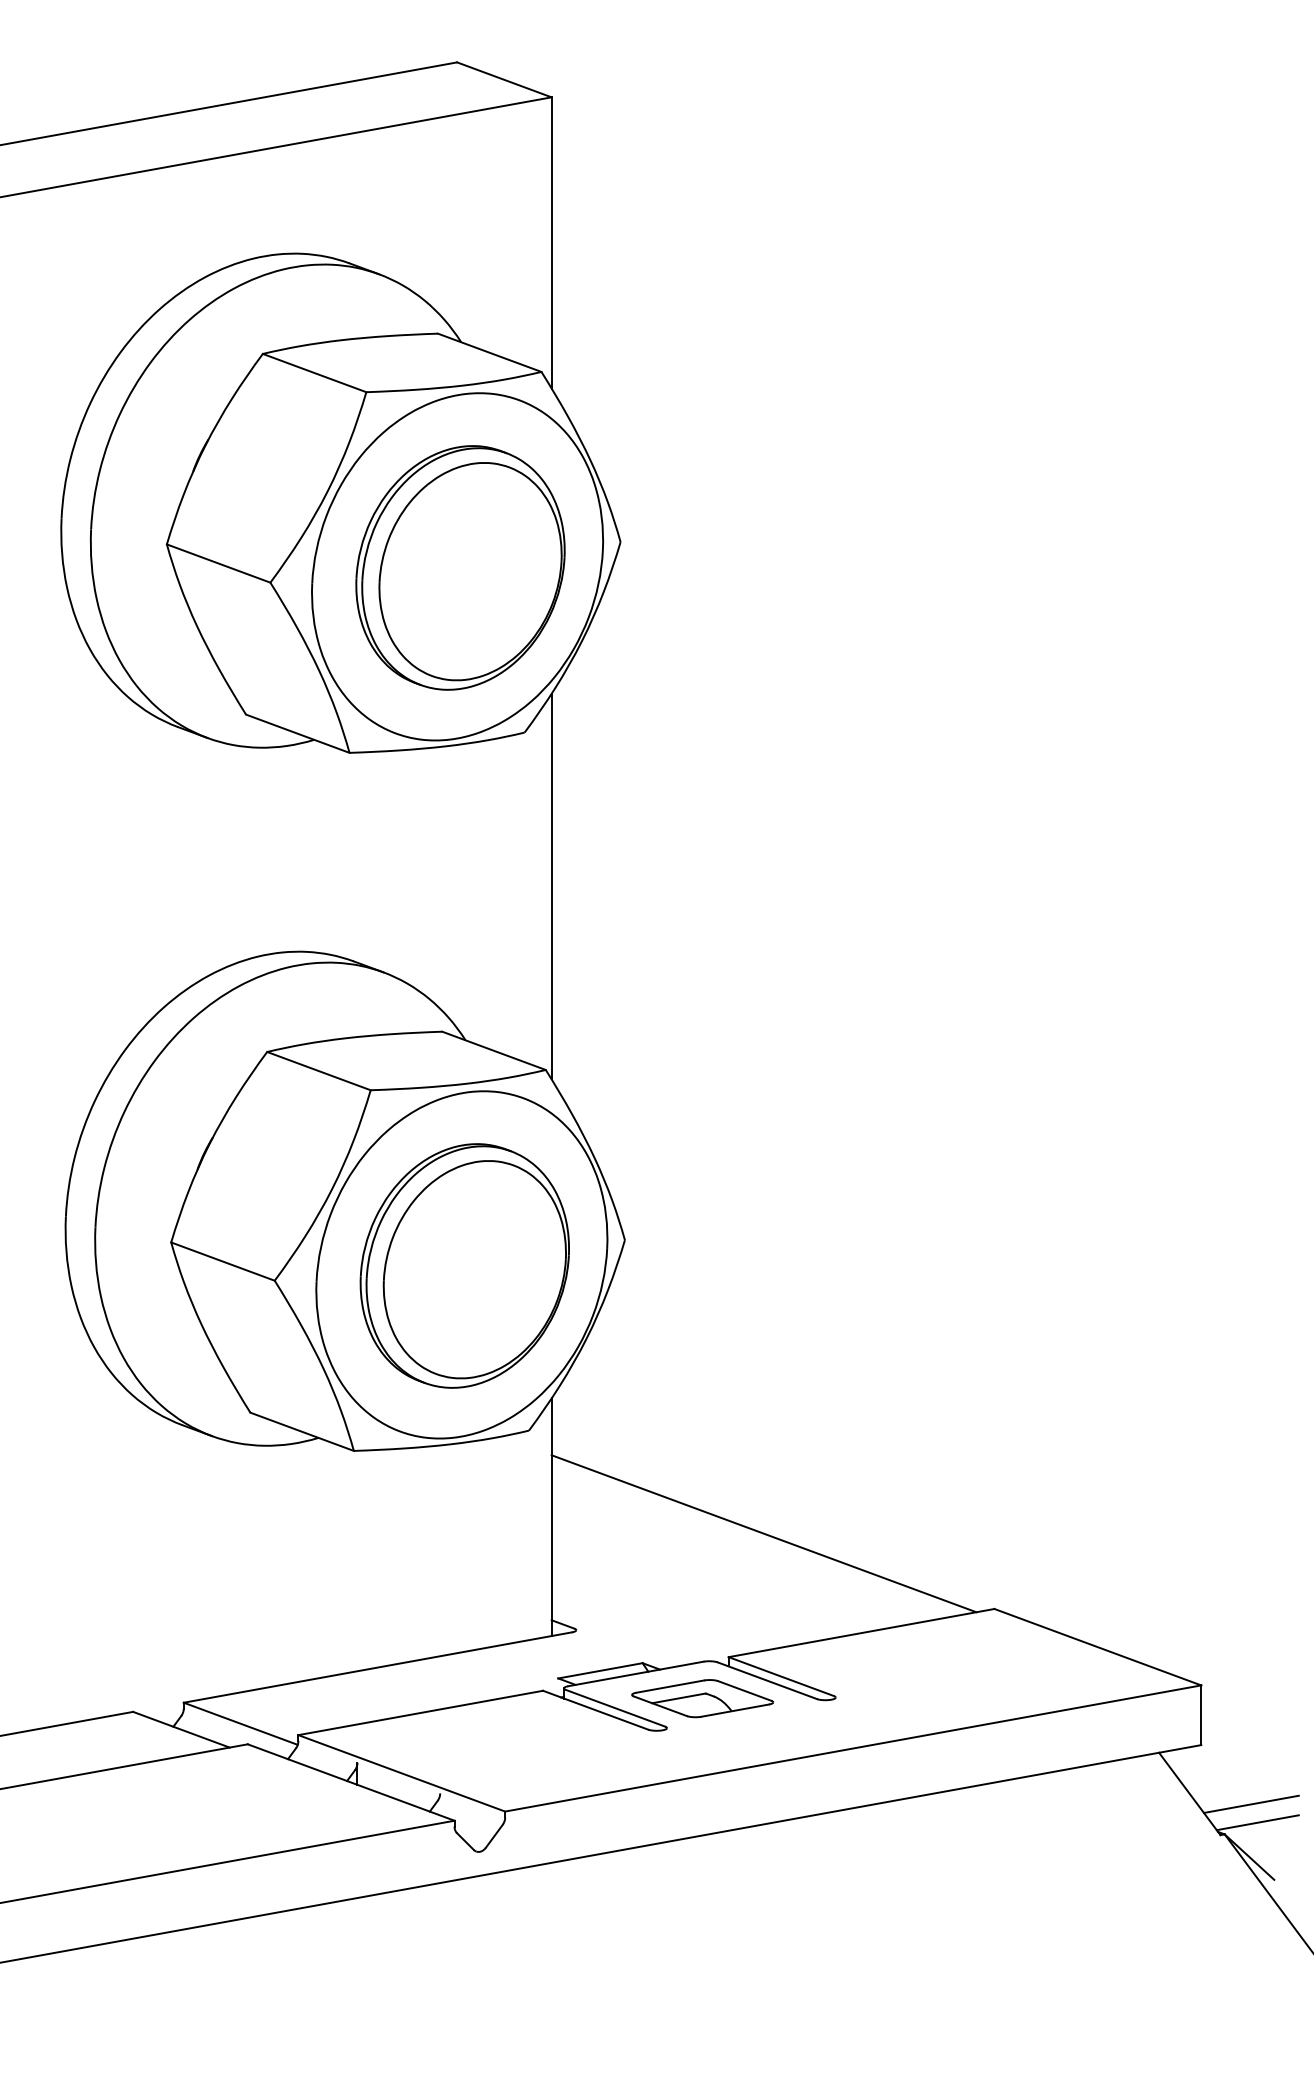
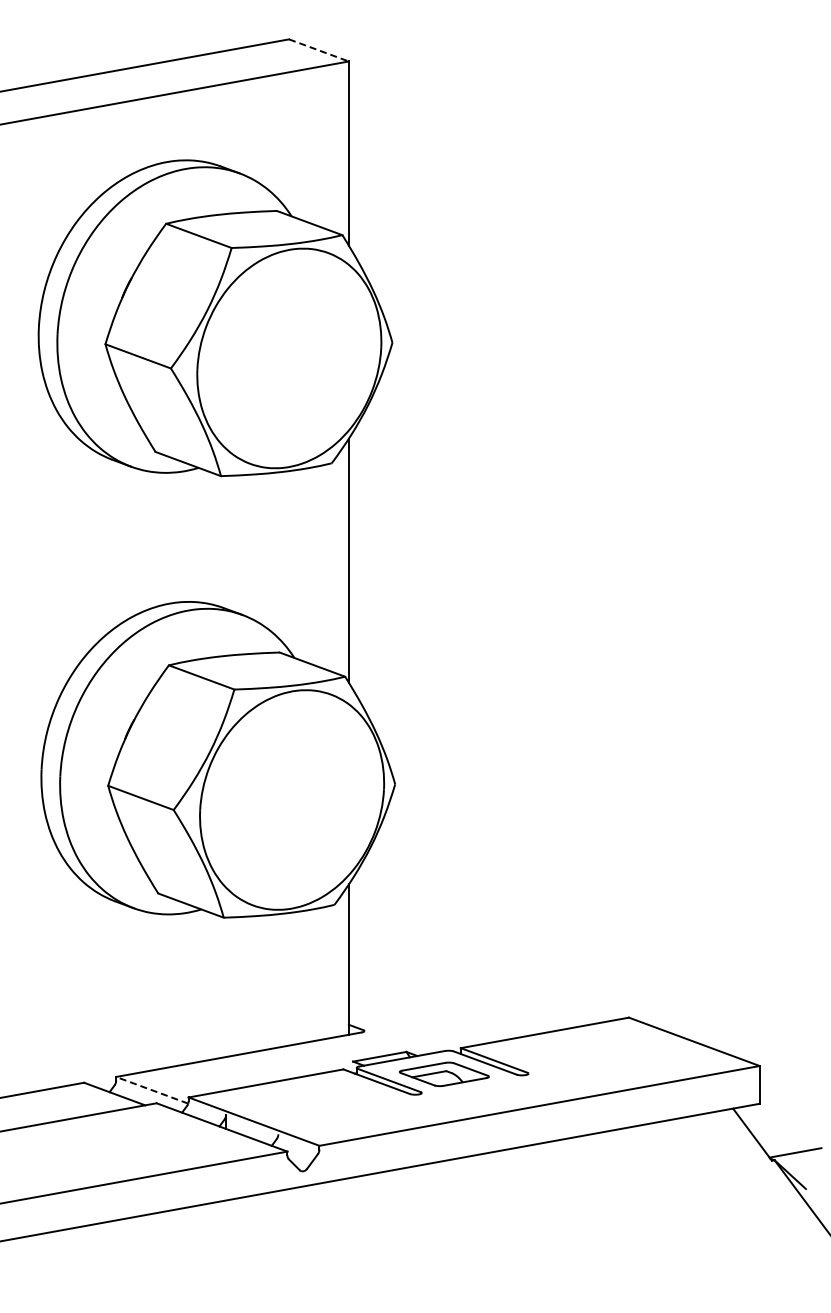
line: (503, 79) -> (318, 50), solid -> dashed
part: (460, 568) -> (291, 359), removed
part: (464, 1265) -> (293, 800), removed
line: (762, 1532) -> (482, 969), removed
line: (239, 1724) -> (151, 1090), solid -> dashed
line: (1251, 1803) -> (791, 1140), removed

